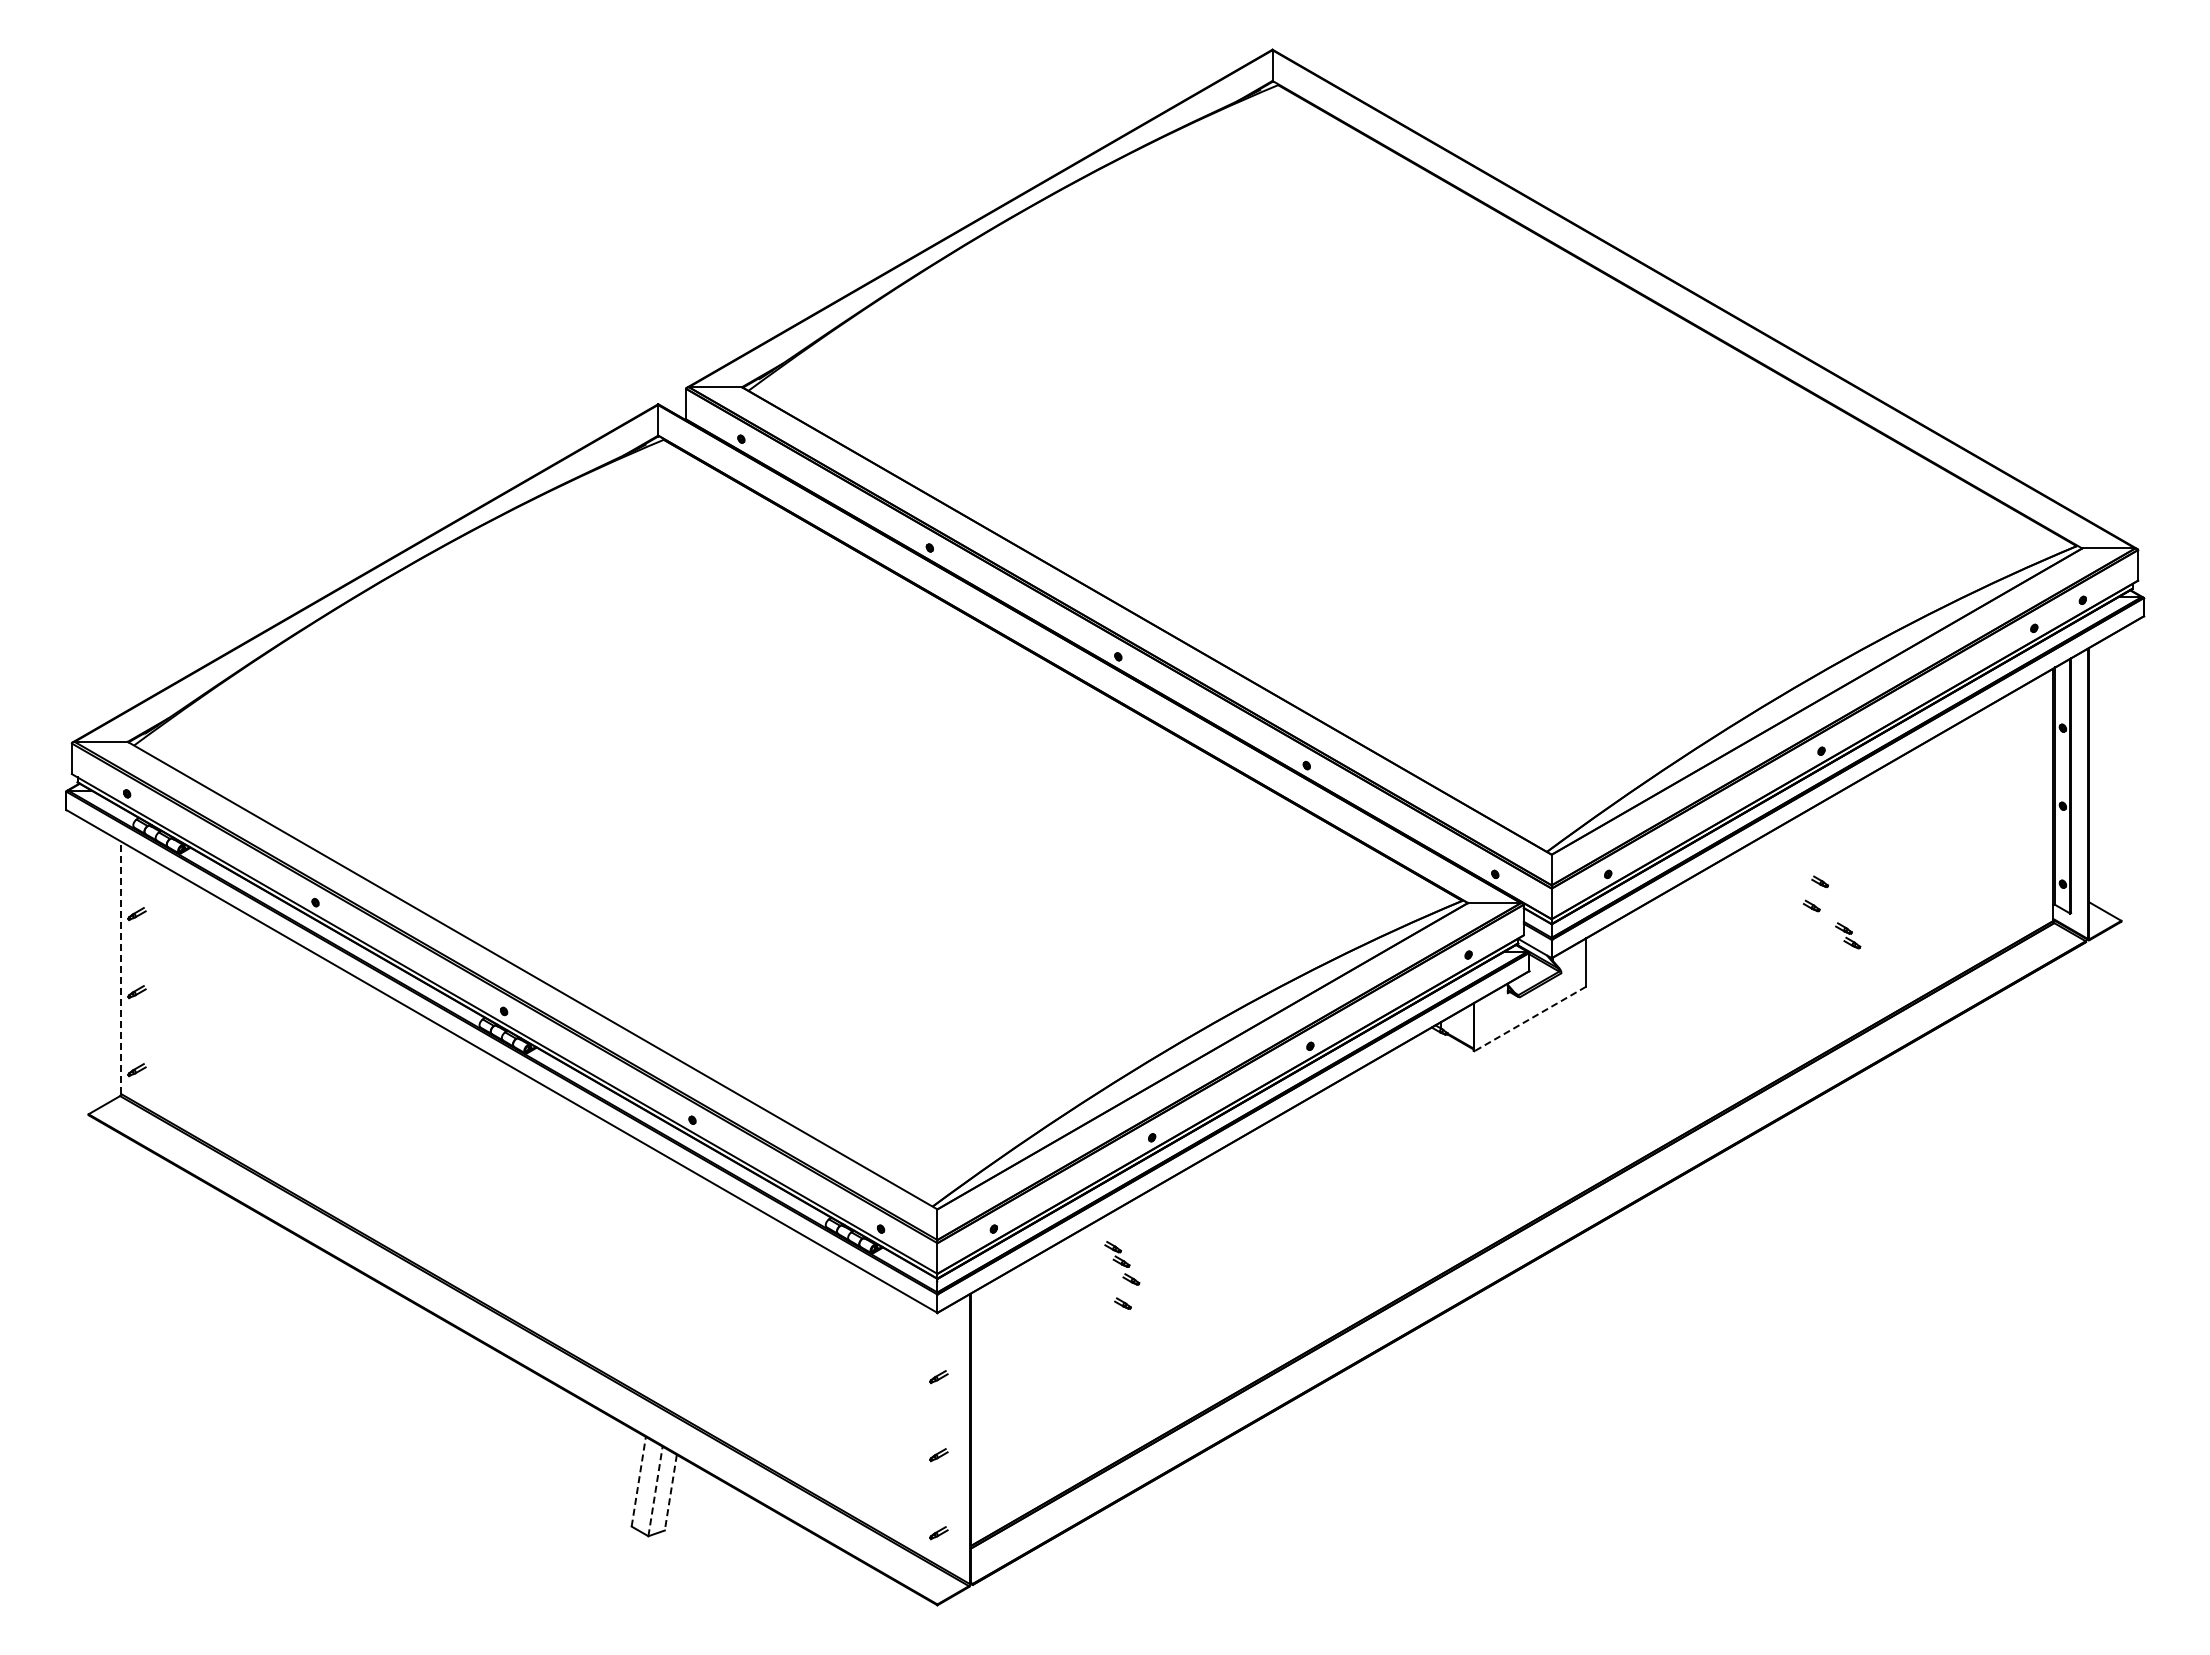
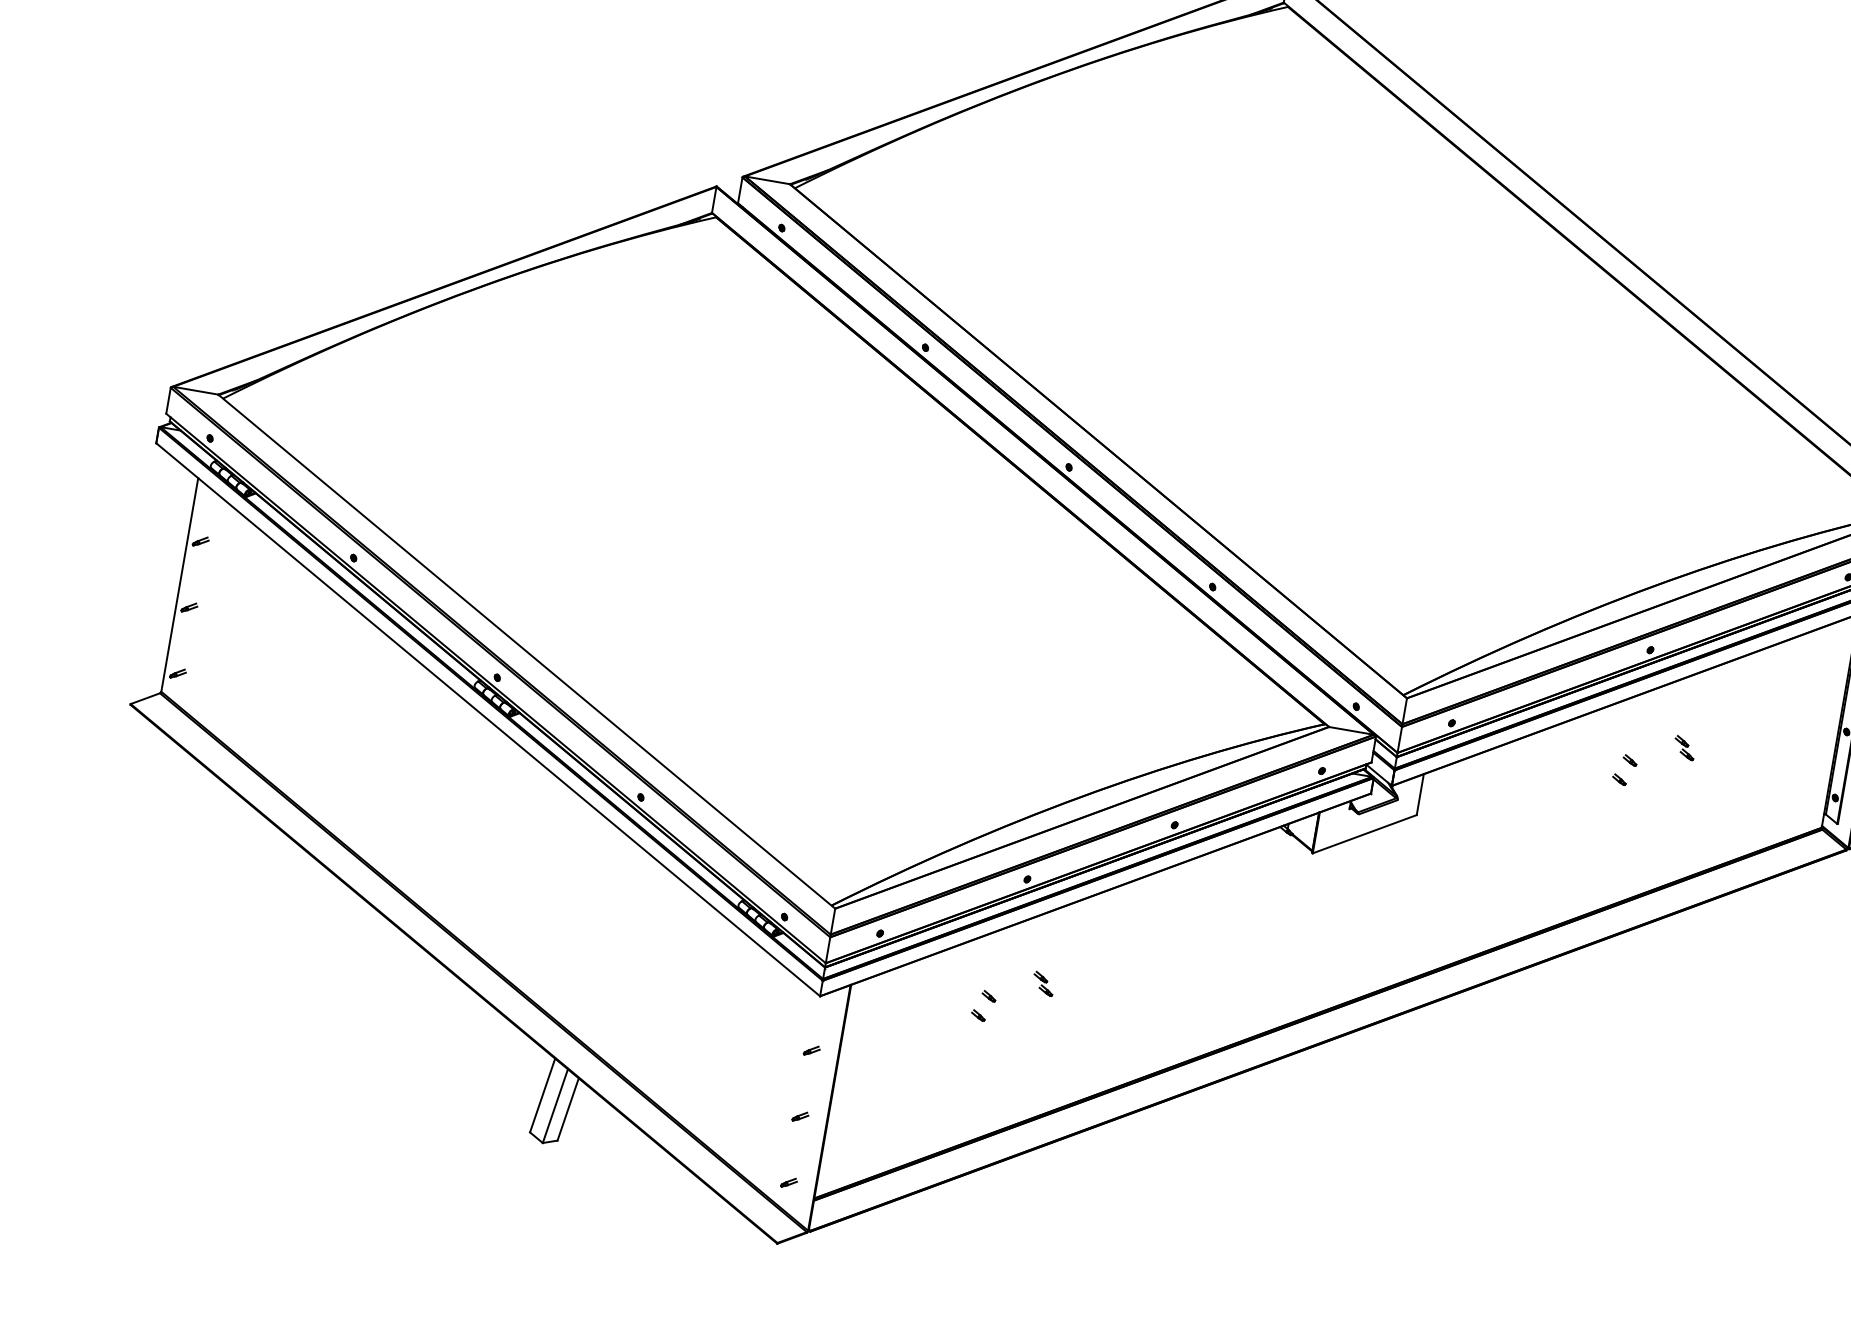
part: (1848, 935) -> (1684, 747), moved
line: (121, 967) -> (179, 584), dashed -> solid
line: (1529, 1019) -> (1364, 834), dashed -> solid
part: (1117, 1254) -> (1043, 983), moved
line: (638, 1481) -> (542, 1095), dashed -> solid
line: (655, 1490) -> (555, 1105), dashed -> solid
line: (670, 1493) -> (567, 1110), dashed -> solid

